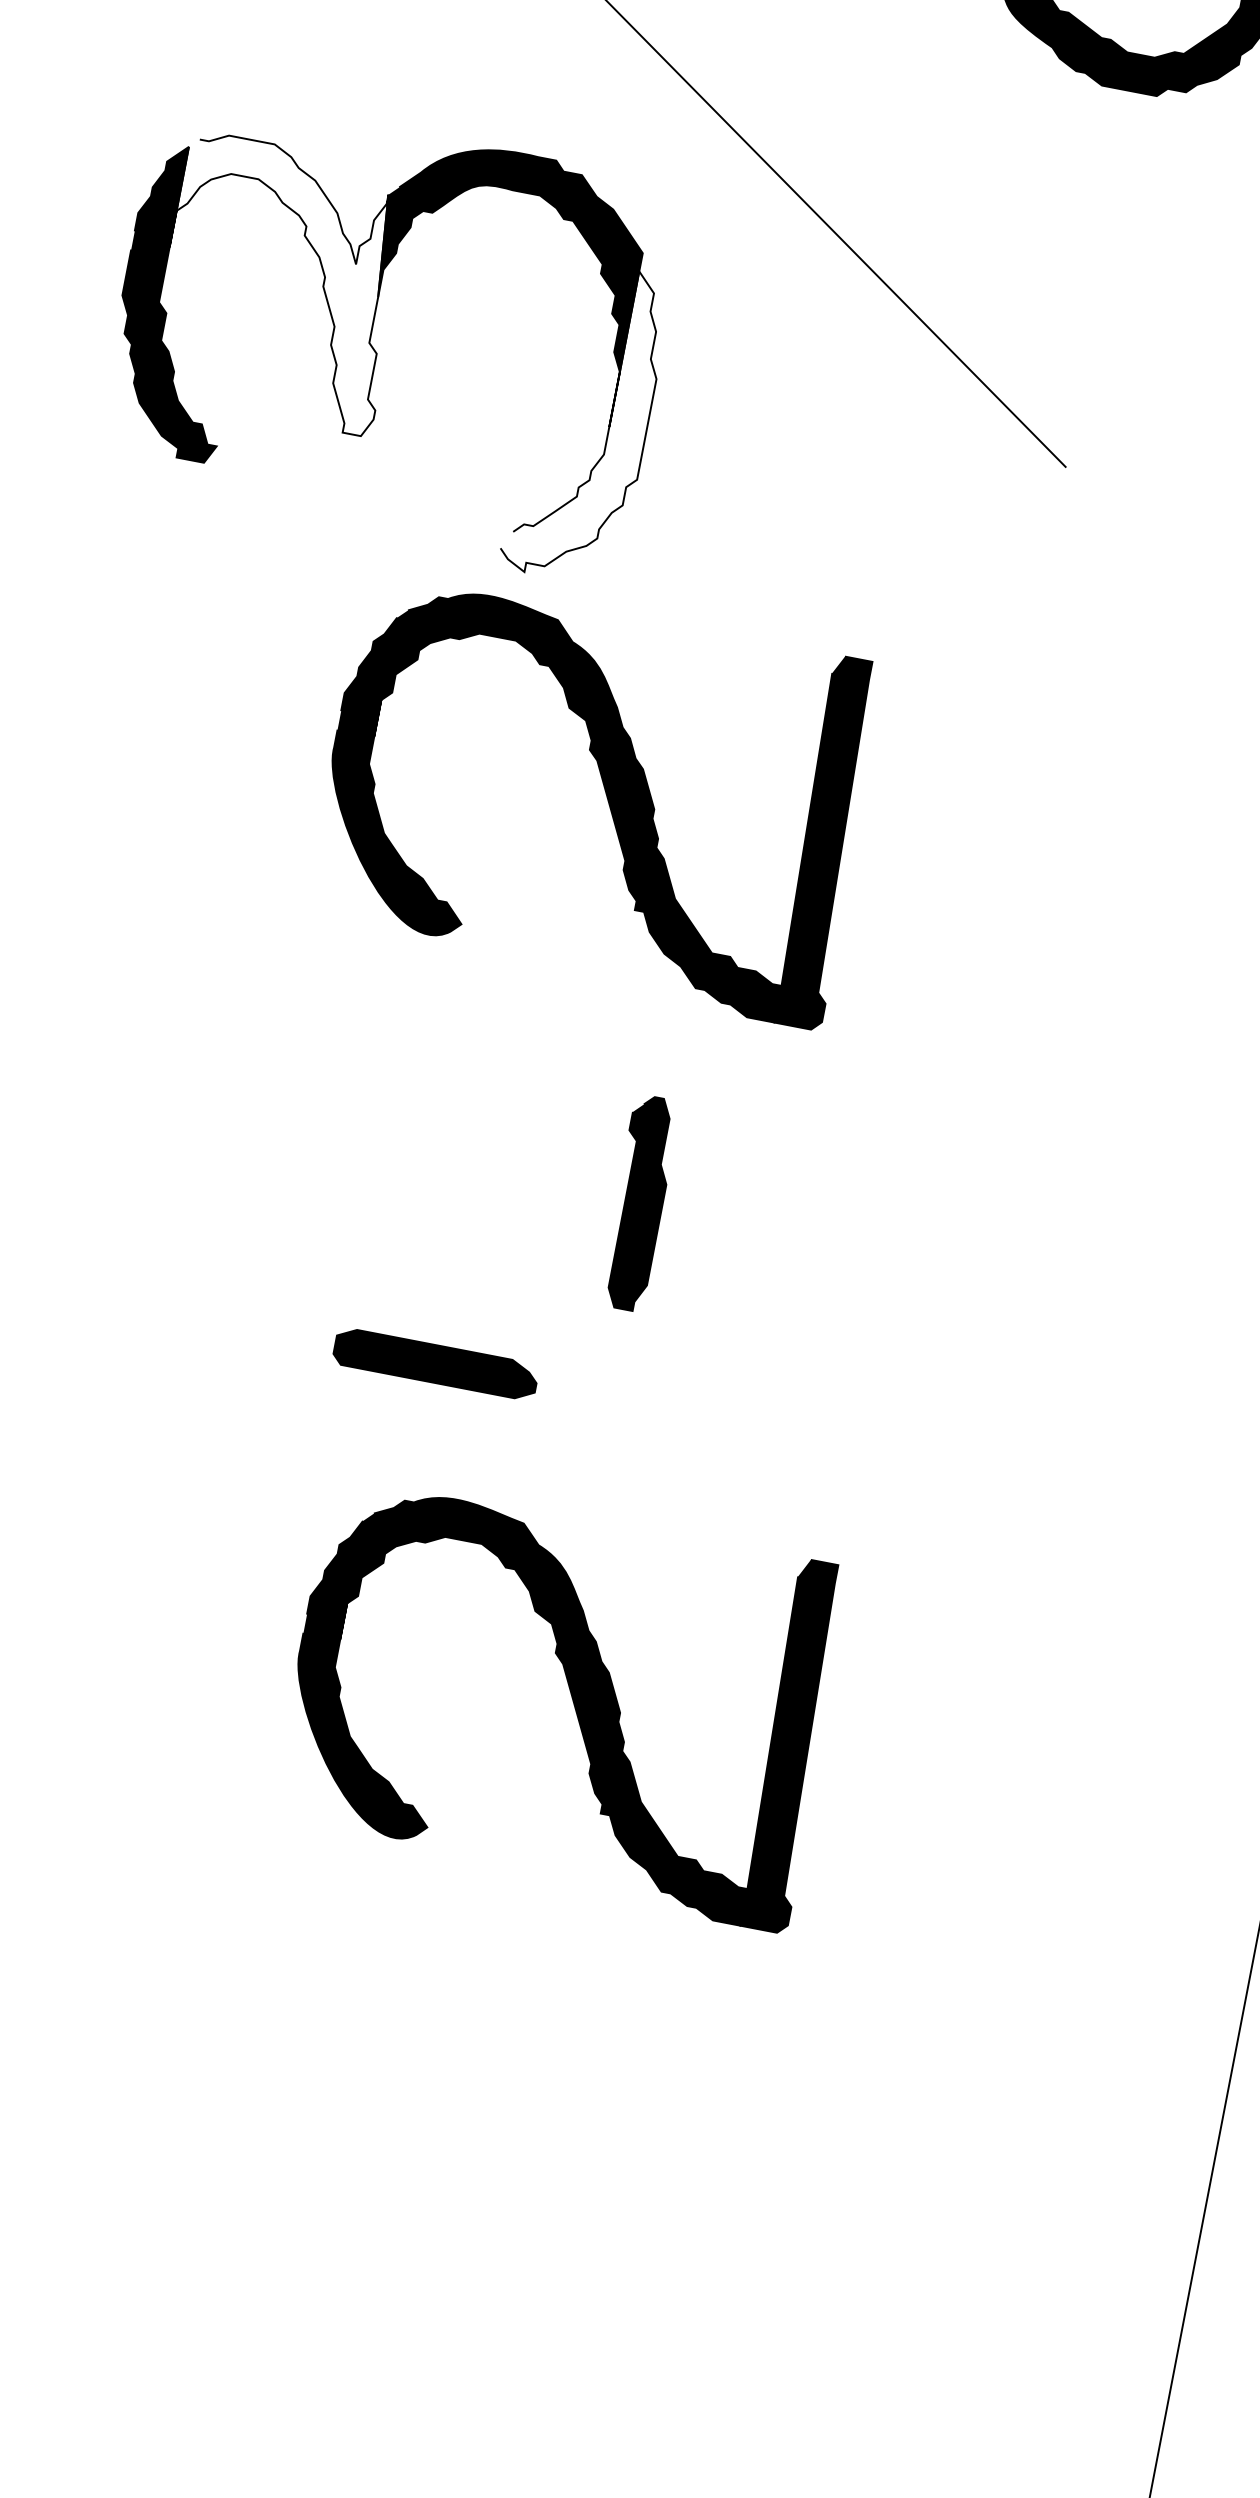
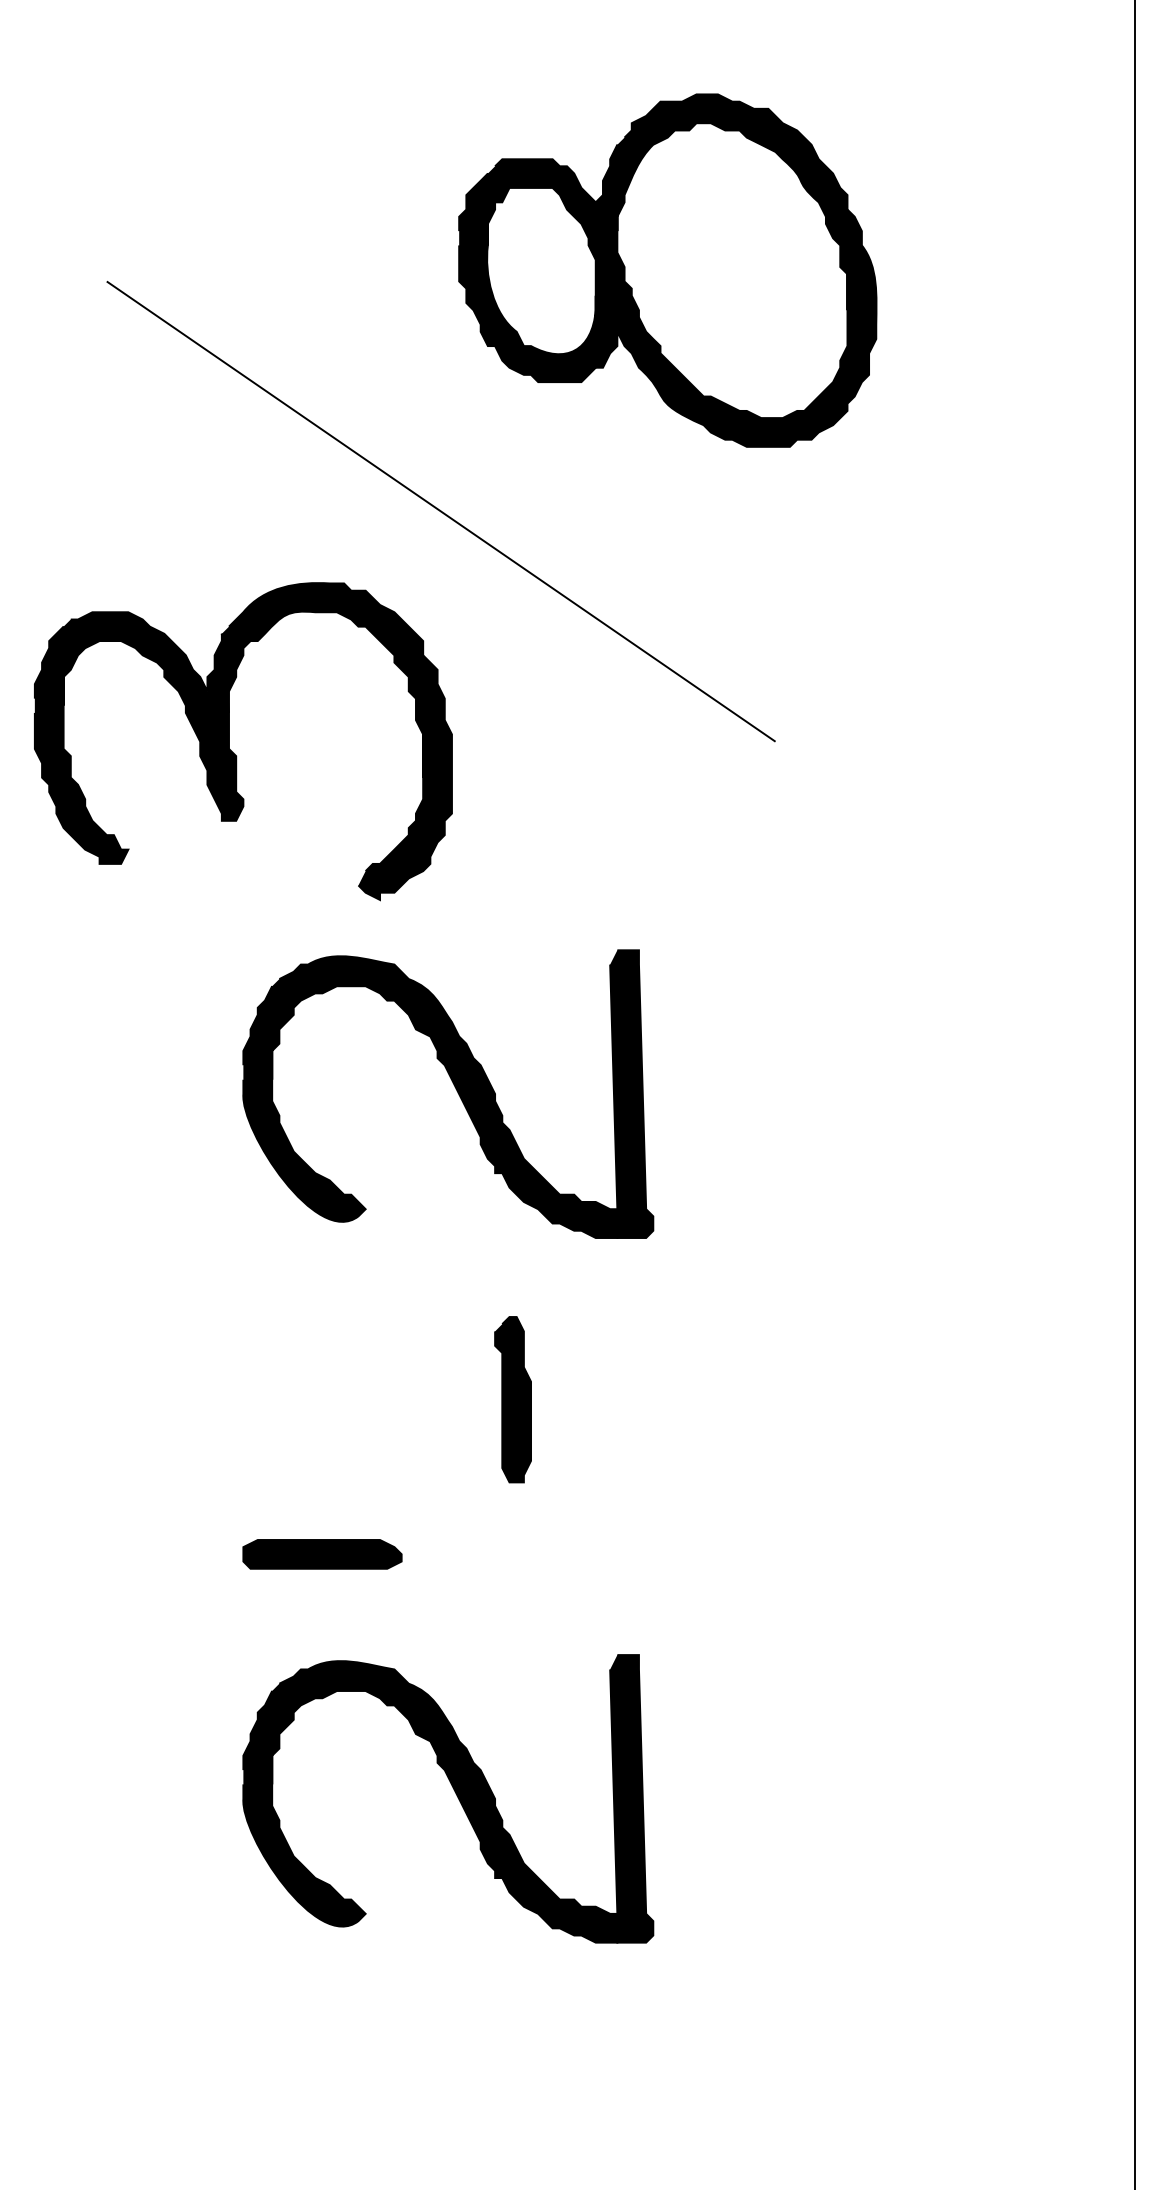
fill: (281, 283) -> (153, 716), added
fill: (585, 422) -> (404, 777), added
part: (605, 794) -> (455, 1089), moved
part: (638, 1202) -> (512, 1399), moved
part: (435, 1364) -> (322, 1554), moved
part: (570, 1697) -> (455, 1794), moved

